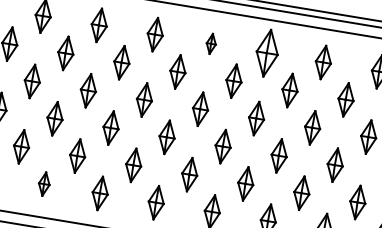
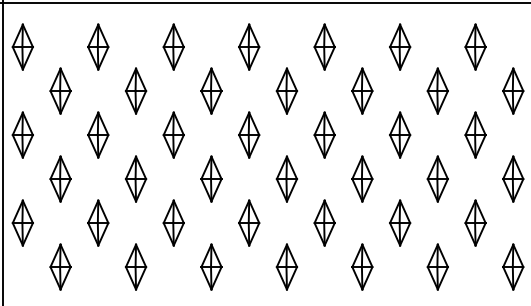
part: (211, 43) -> (324, 46), size x1.67
part: (267, 52) -> (400, 46), size x0.71
part: (44, 183) -> (136, 266), size x1.43

